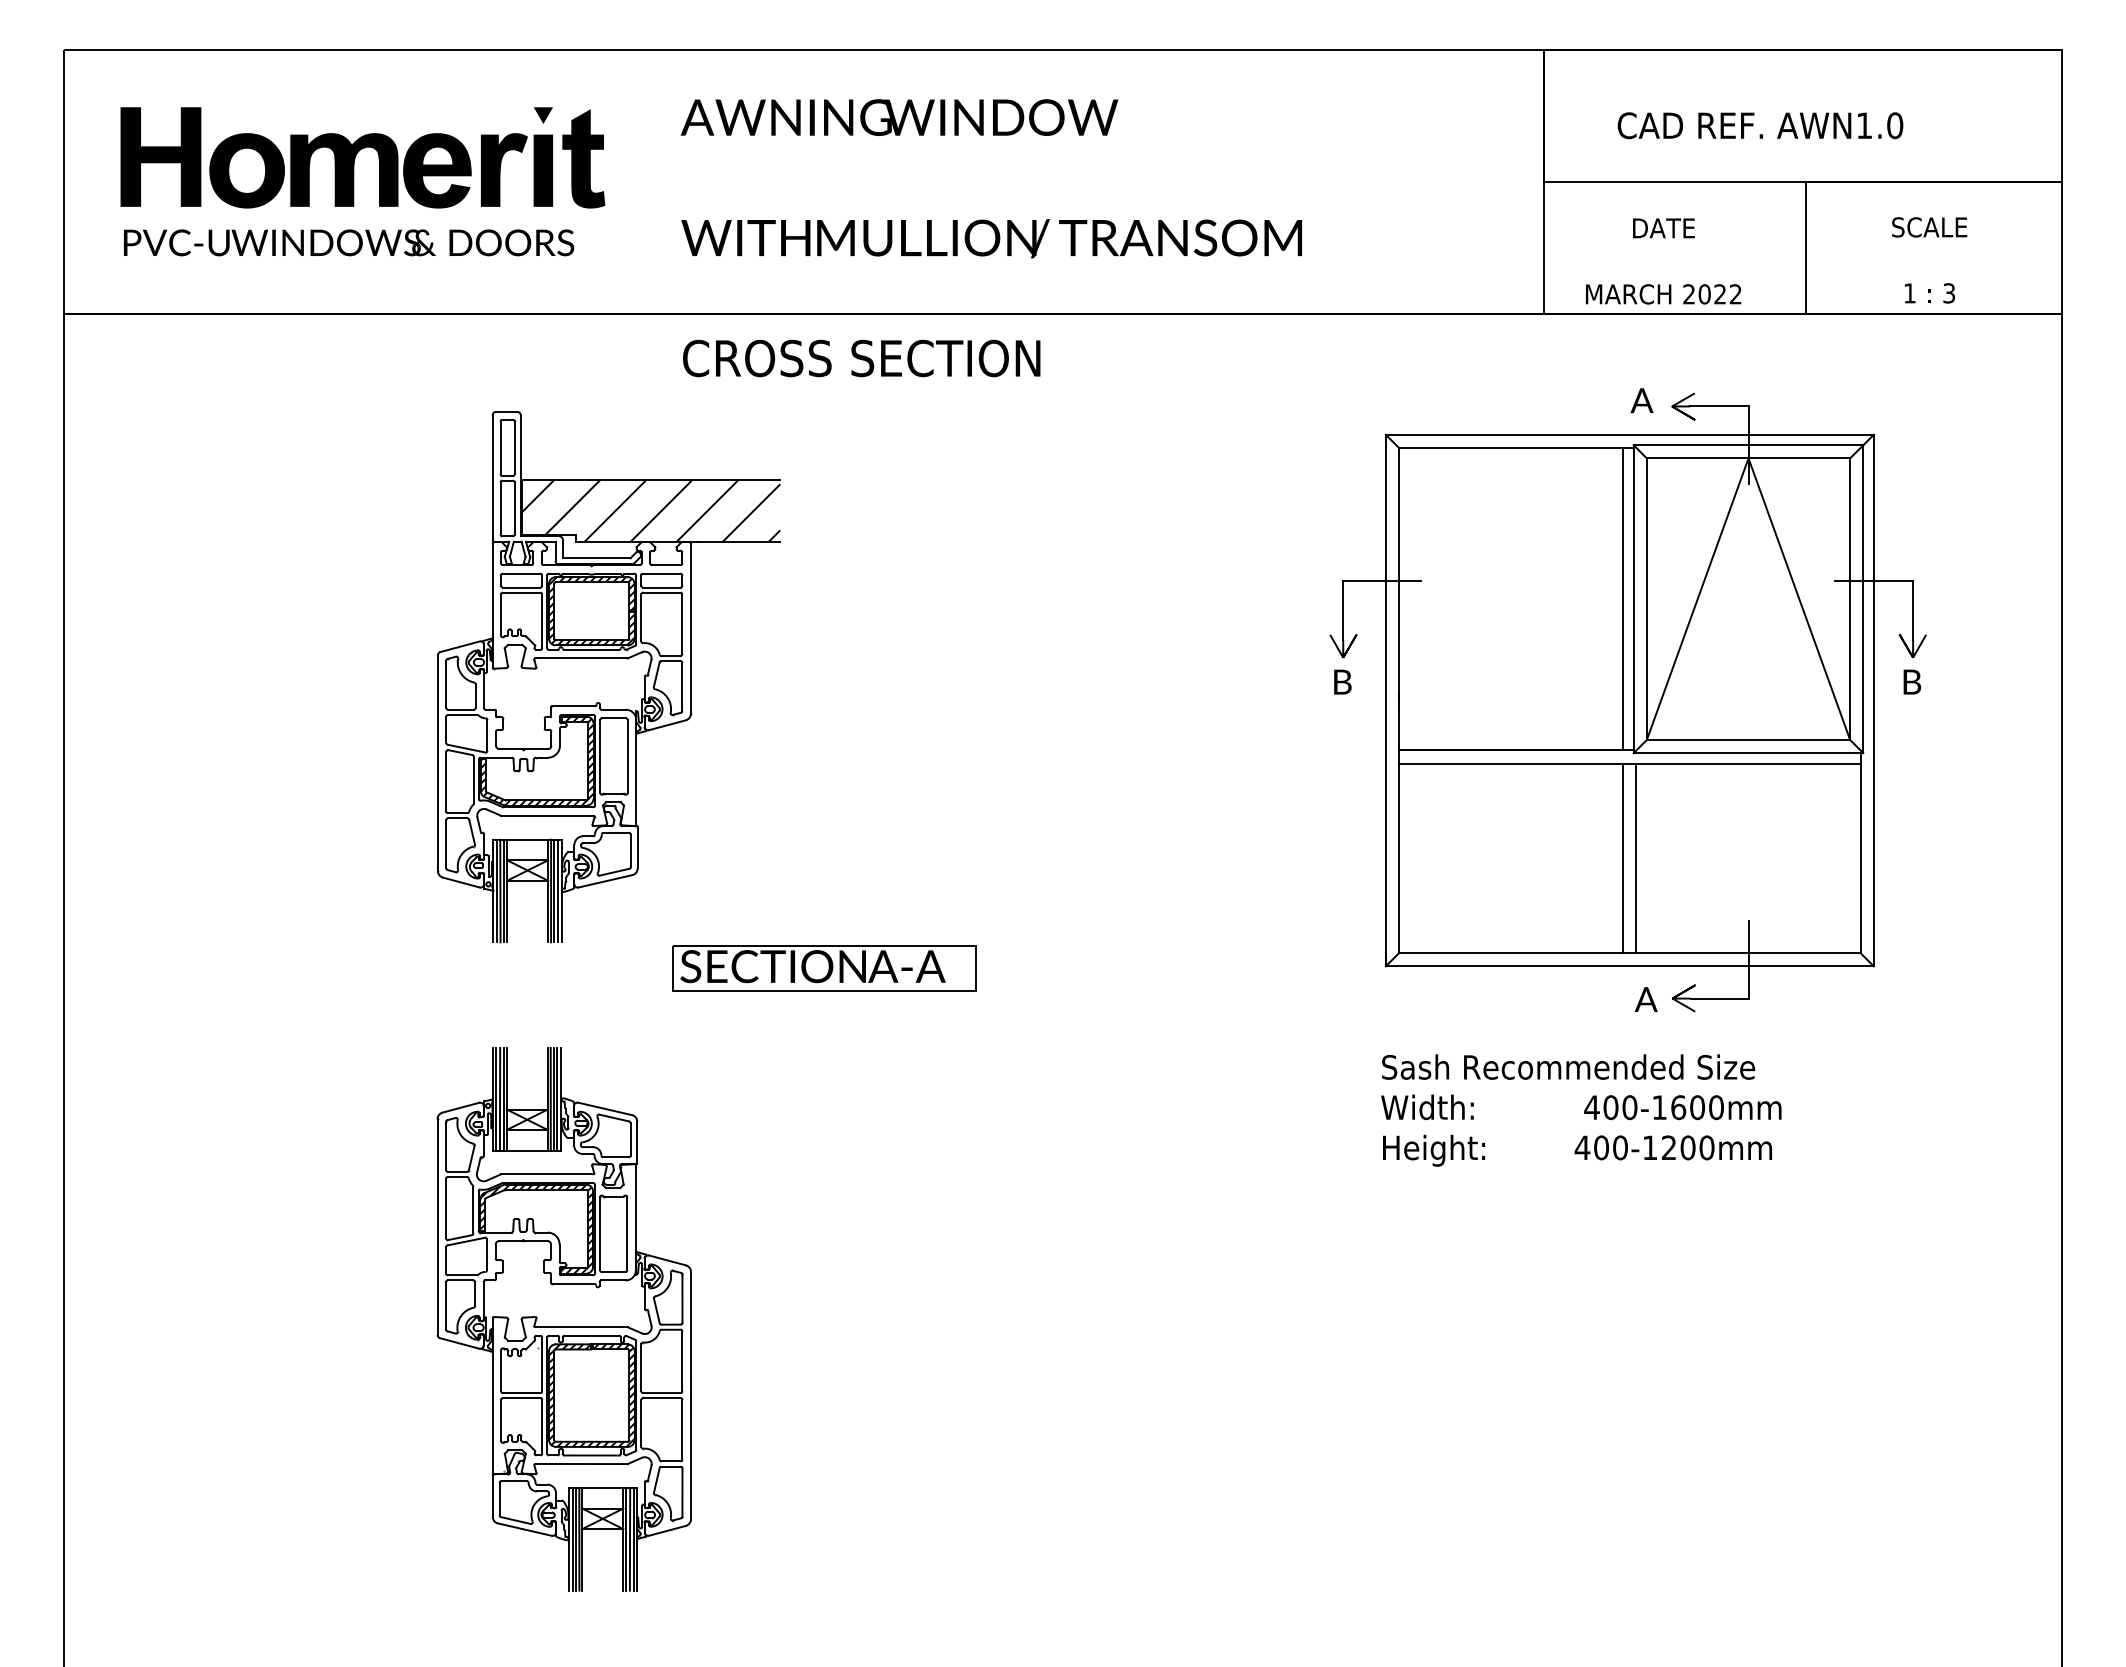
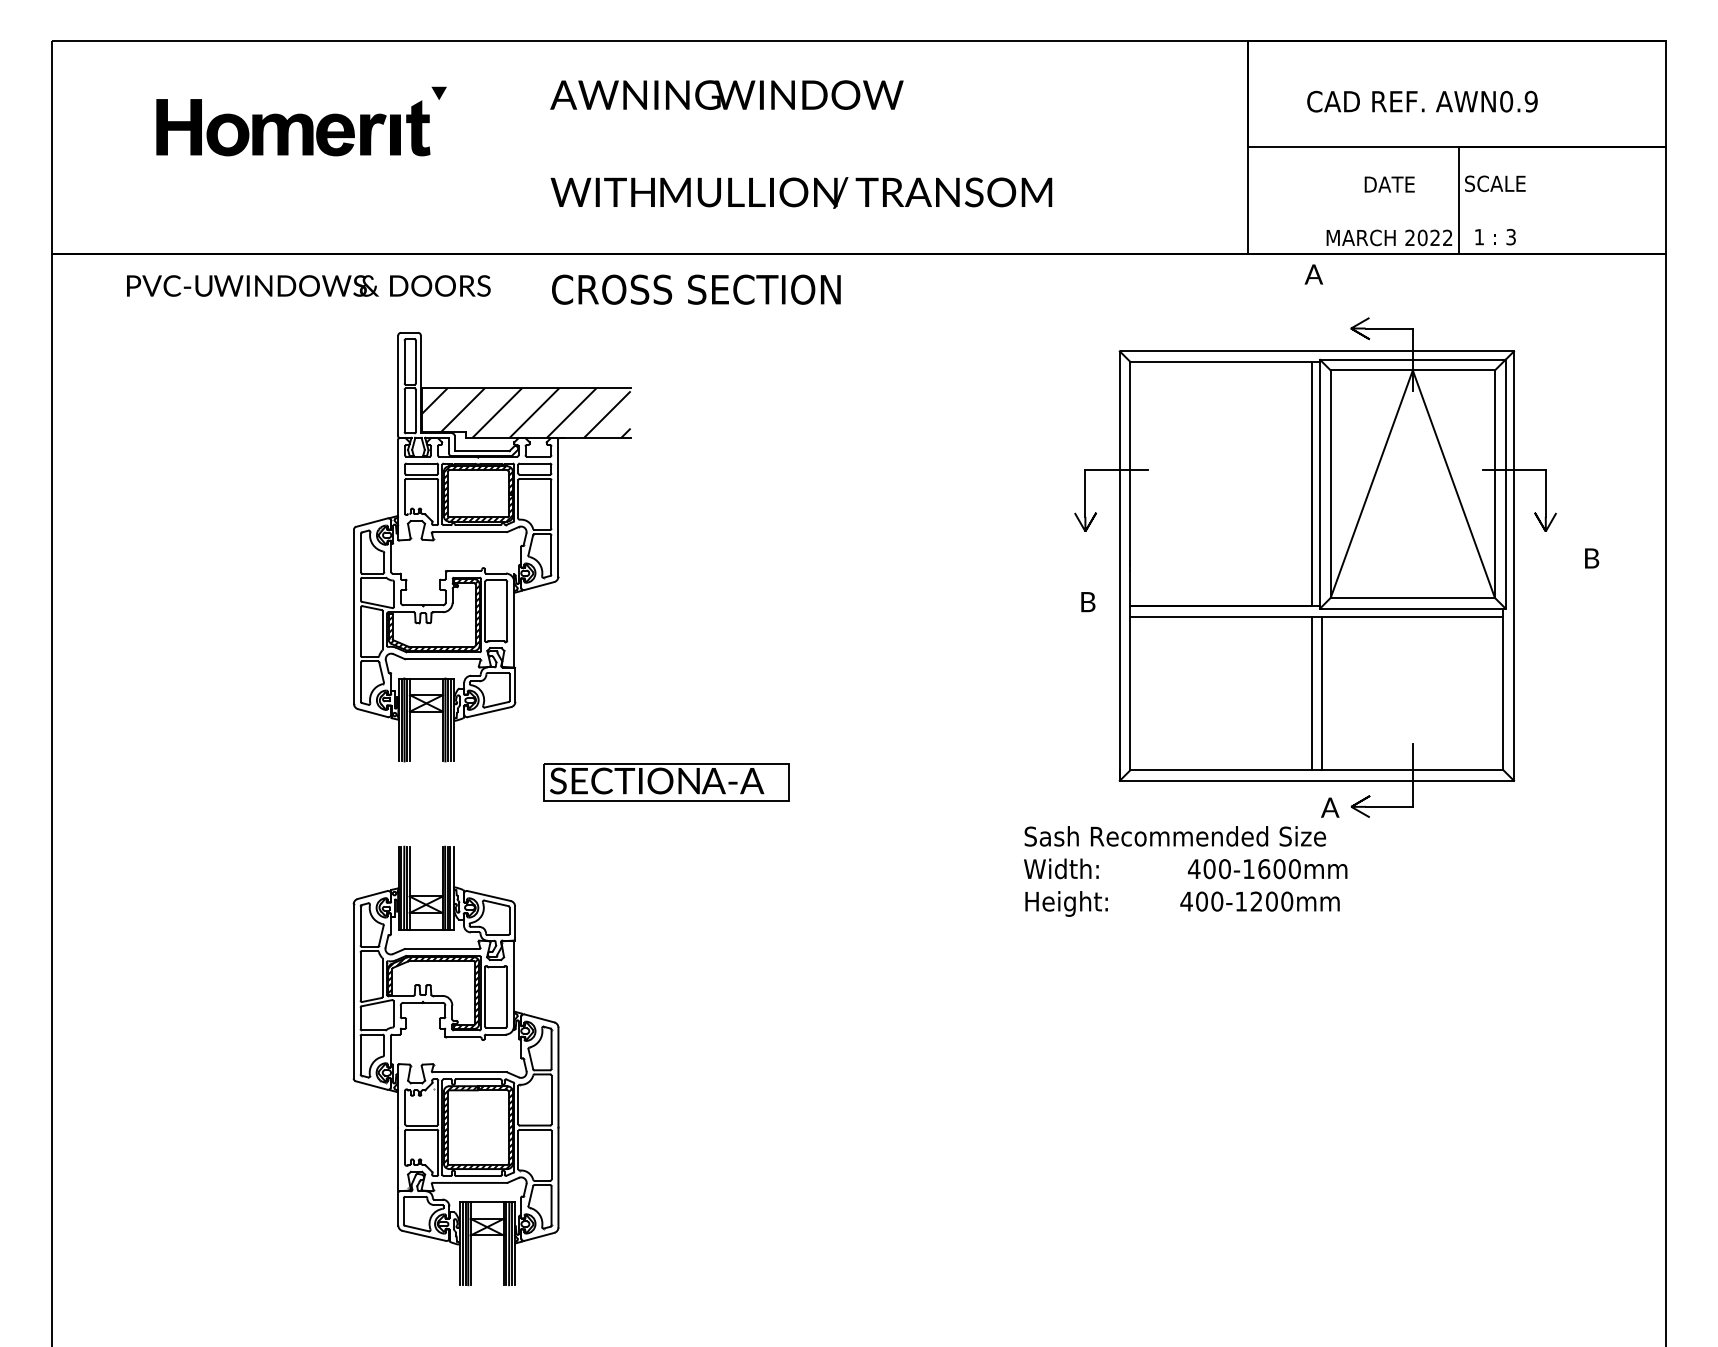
text: (1879, 125) -> (1518, 101), AWN1.0 -> AWN0.9
part: (362, 157) -> (293, 127), size x0.7
text: (349, 242) -> (309, 285), moved
text: (1929, 260) -> (1495, 210), moved
text: (1663, 261) -> (1389, 211), moved
text: (1641, 400) -> (1313, 274), moved
text: (1342, 681) -> (1088, 601), moved
text: (1912, 681) -> (1592, 557), moved
text: (1581, 1110) -> (1185, 871), moved

